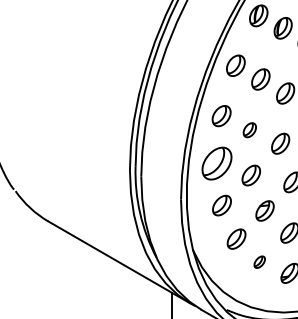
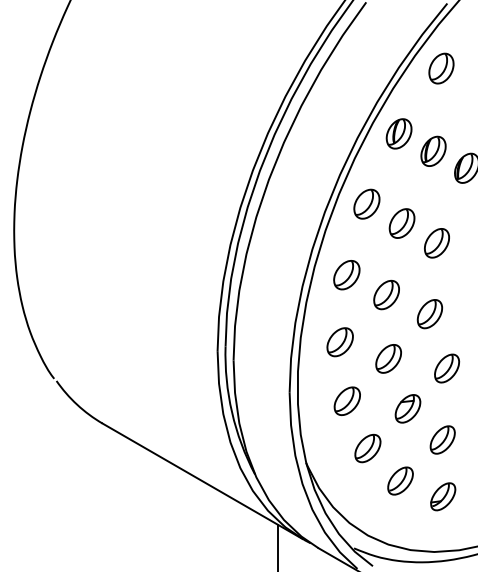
part: (249, 129) -> (386, 294), size x1.43
part: (216, 163) -> (339, 342), size x0.62
part: (259, 261) -> (400, 480), size x1.67

